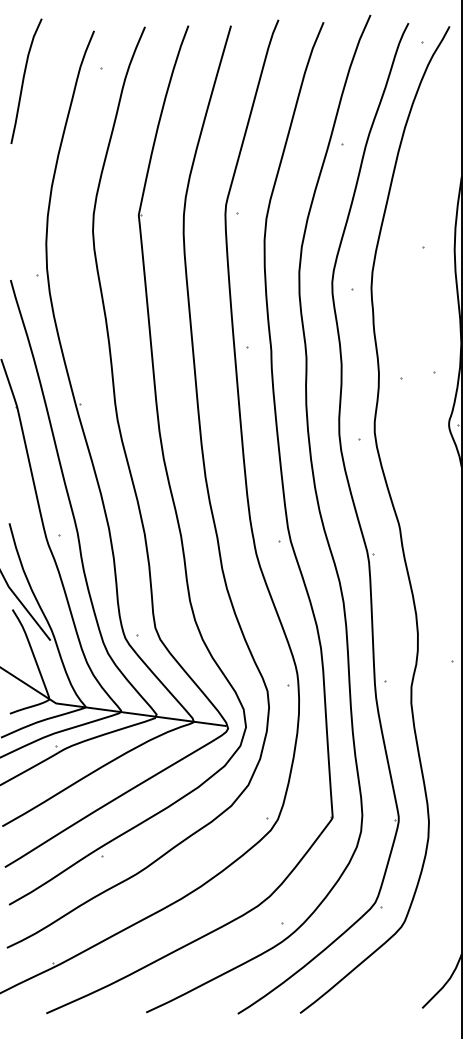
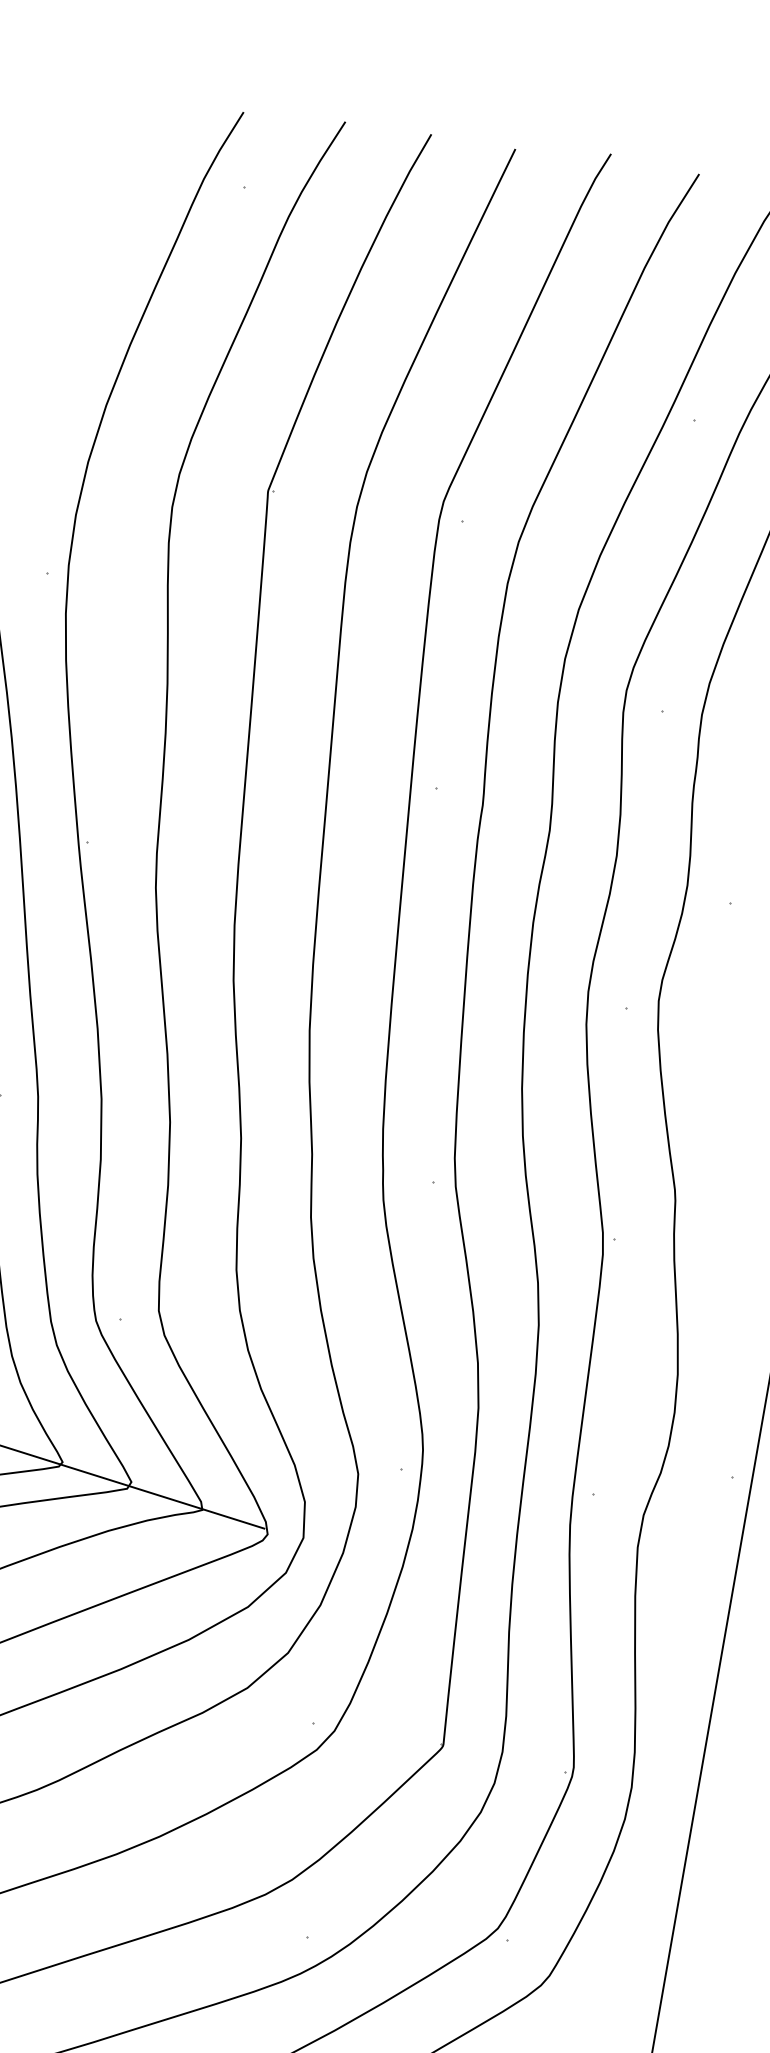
curve: (24, 80) -> (89, 186), removed

